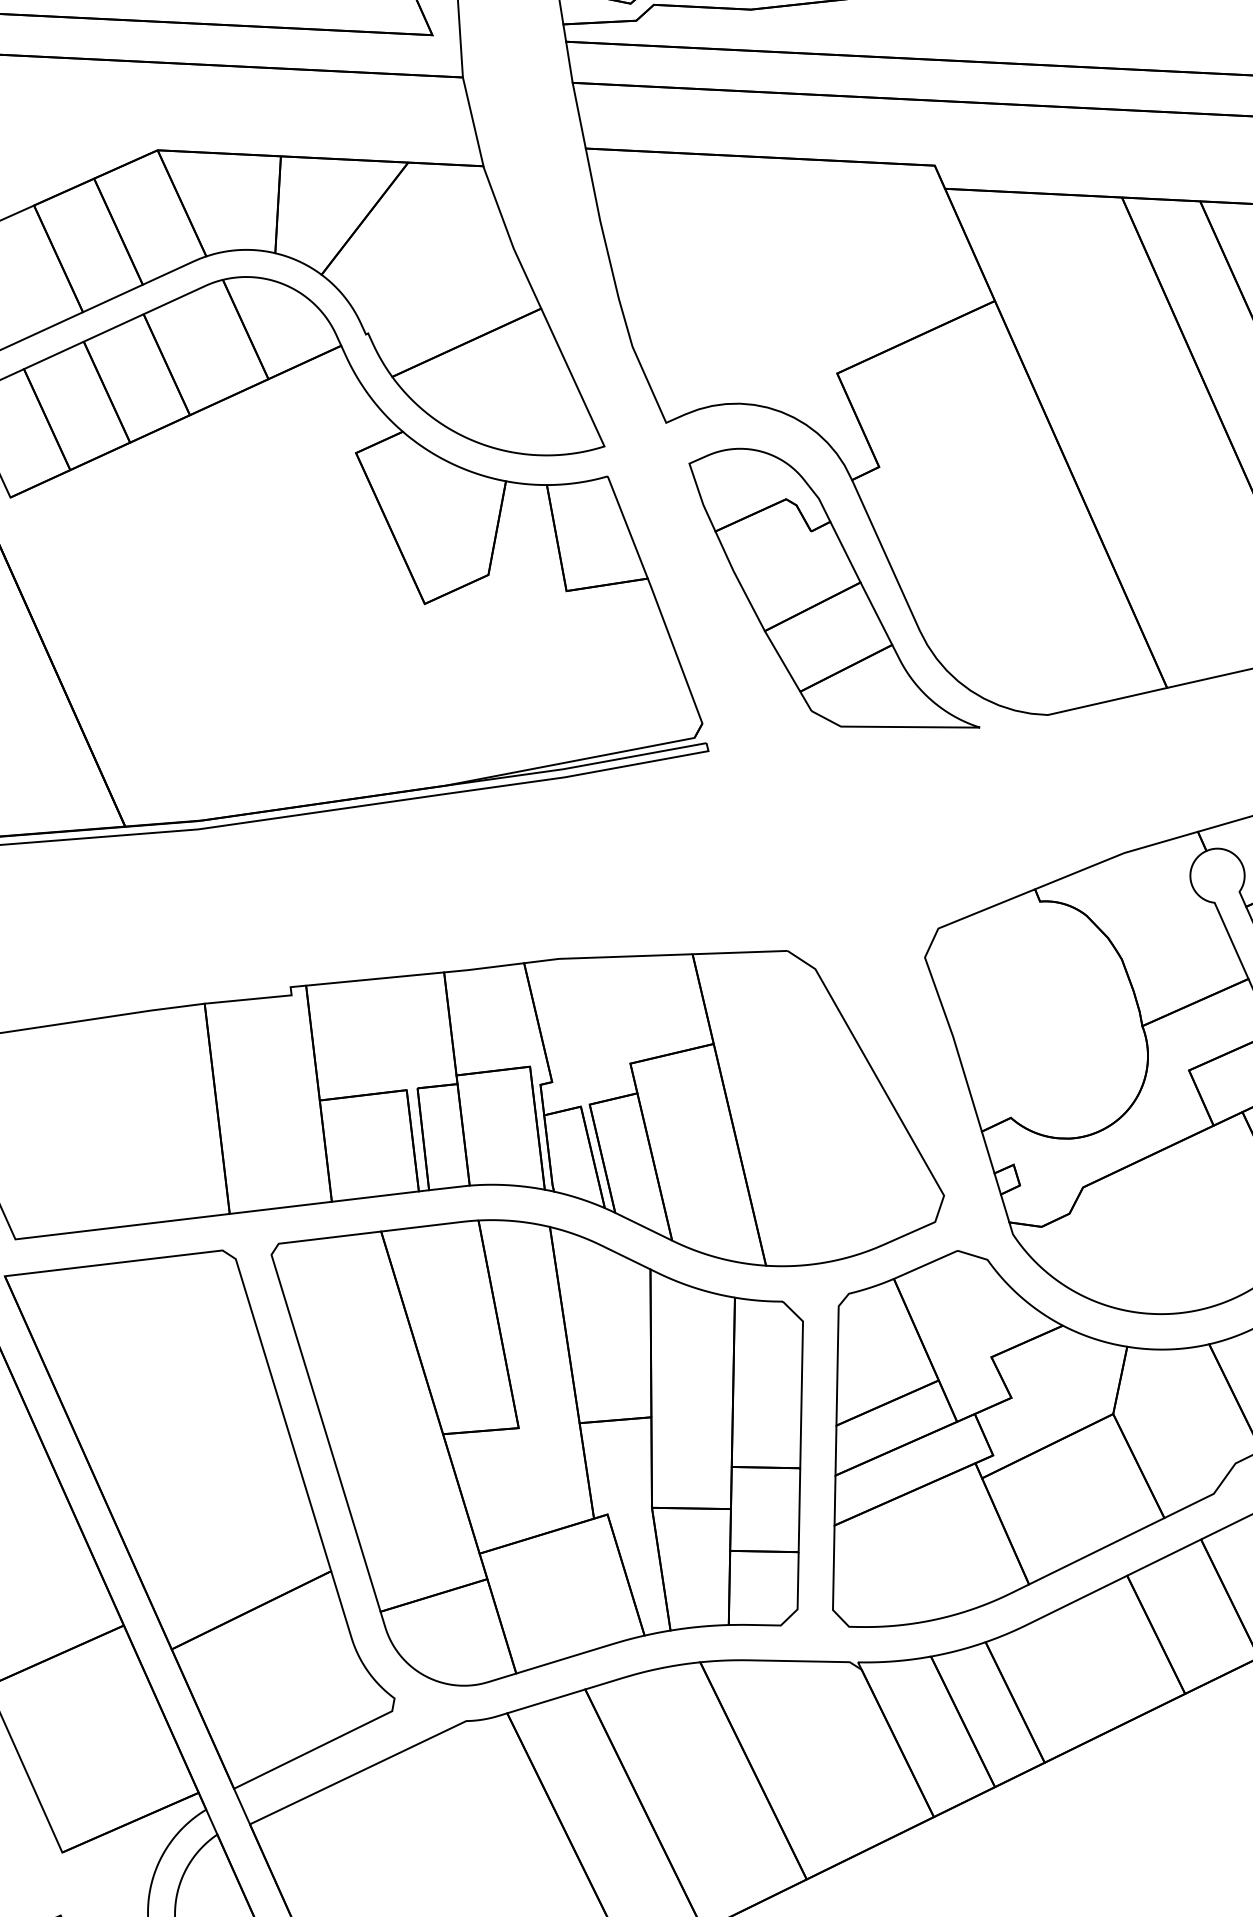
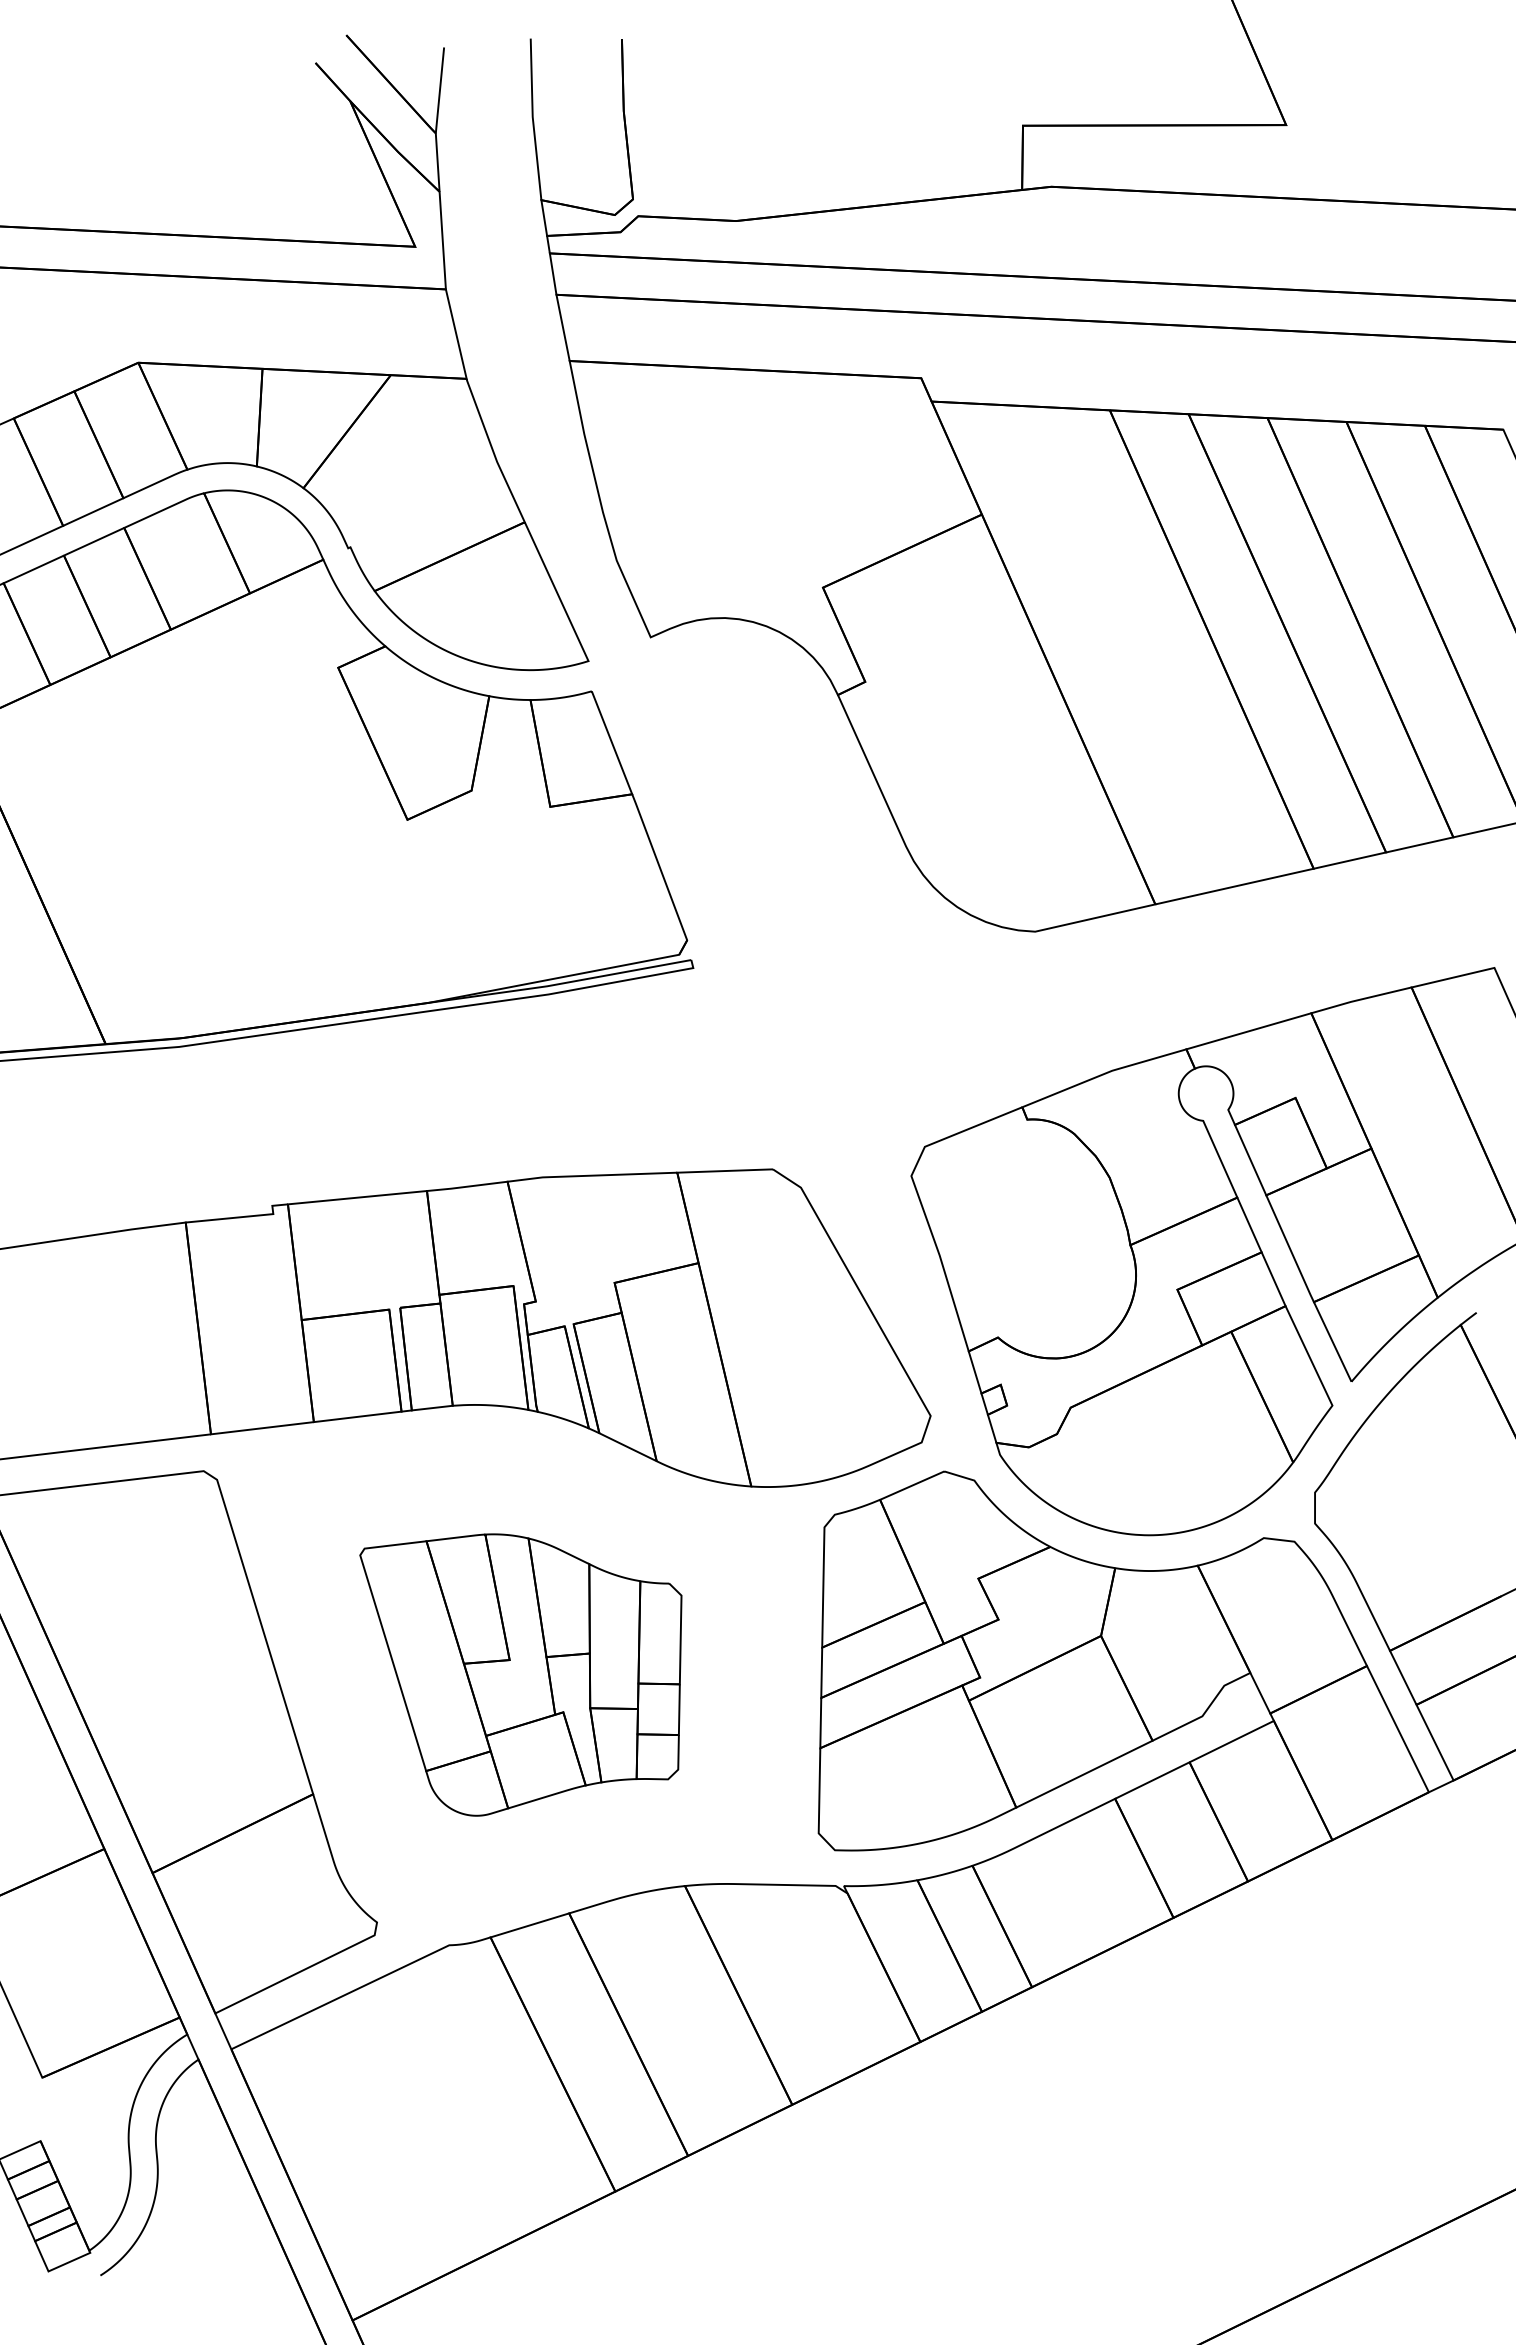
part: (833, 587) -> (819, 803), removed
part: (536, 1452) -> (520, 1674), size x0.6

